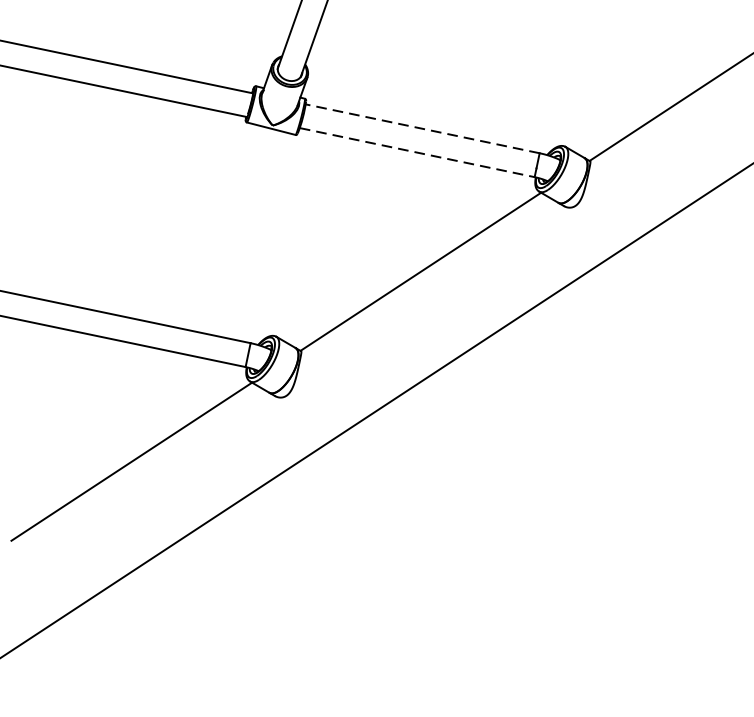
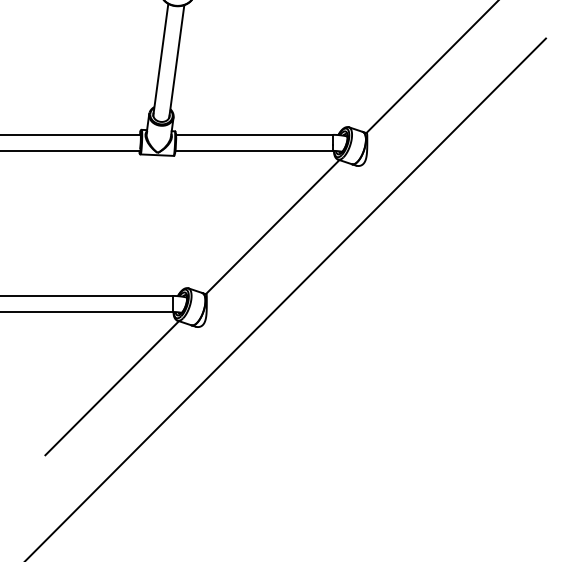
line: (422, 128) -> (254, 134), dashed -> solid
line: (417, 152) -> (254, 150), dashed -> solid

